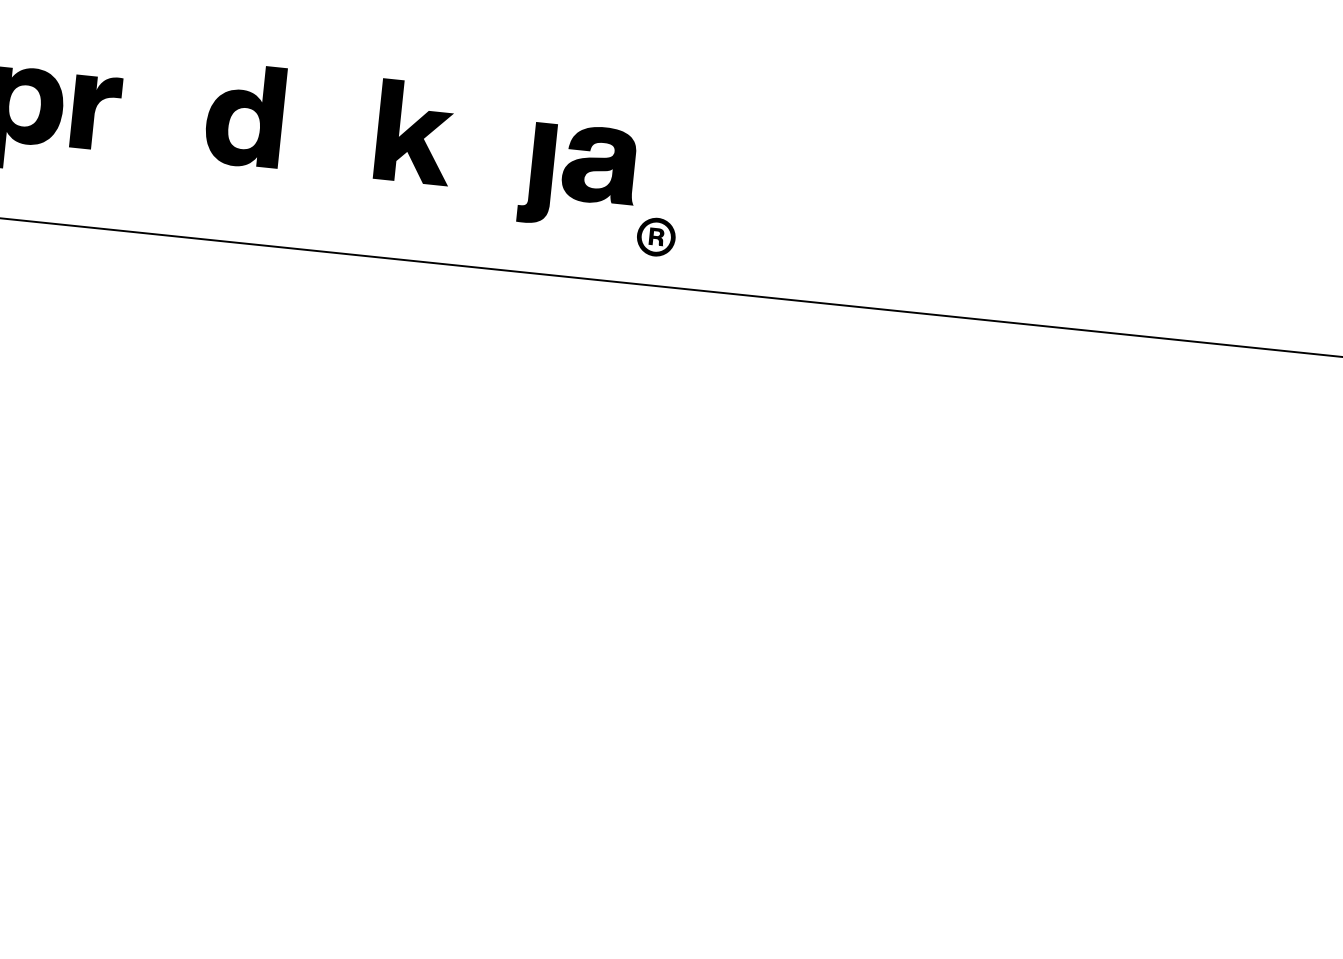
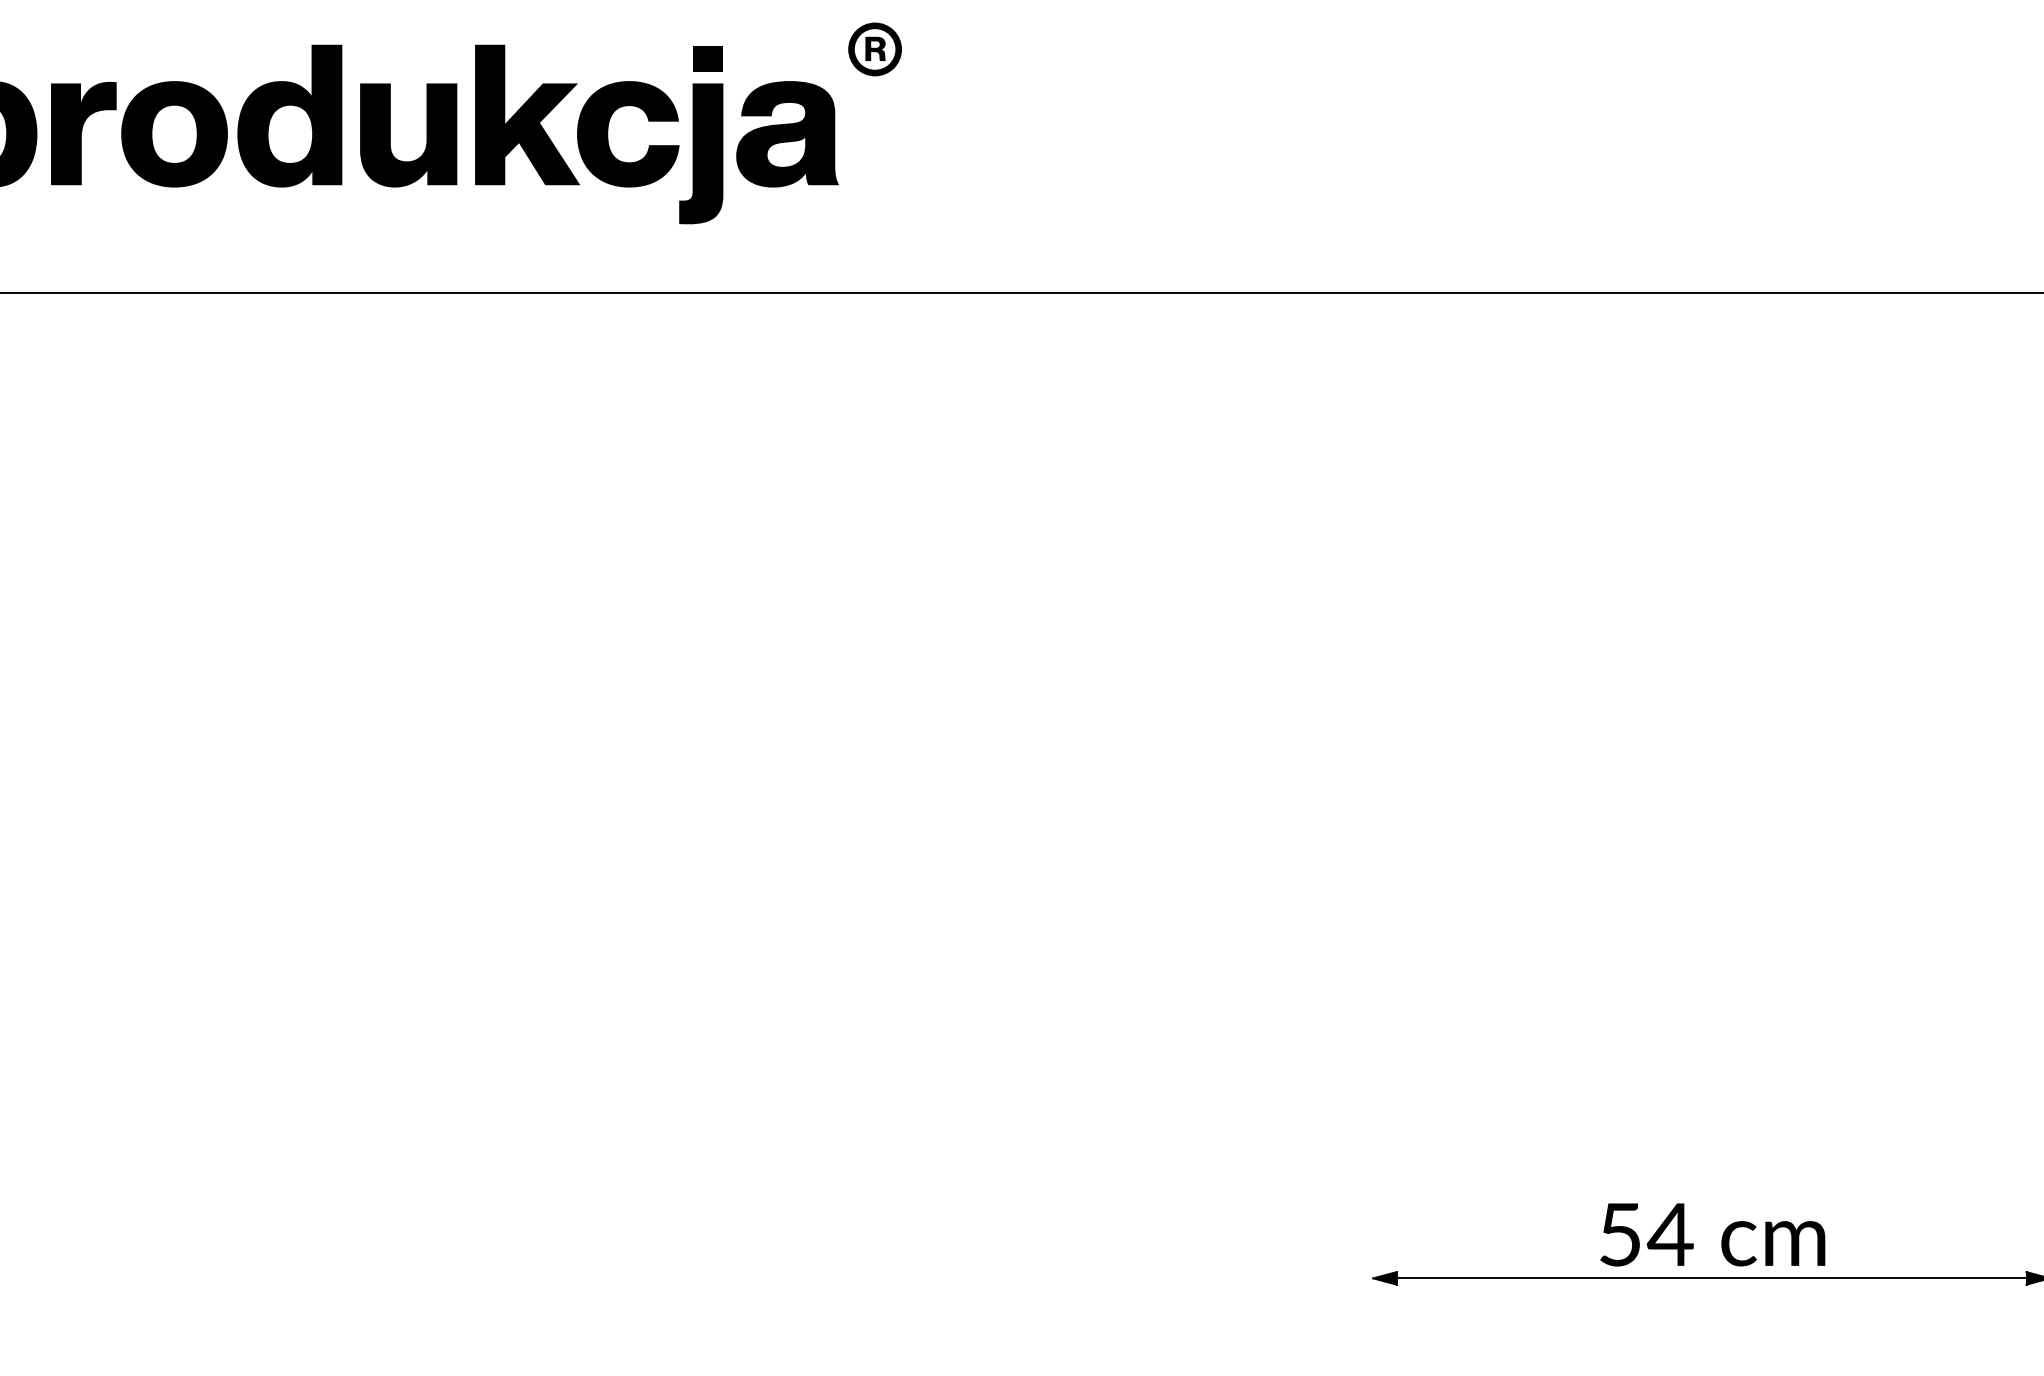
fill: (548, 105) -> (707, 58), added
part: (161, 120) -> (174, 134), added
fill: (328, 138) -> (408, 135), added
part: (472, 152) -> (608, 134), added
part: (655, 237) -> (874, 49), moved

